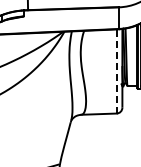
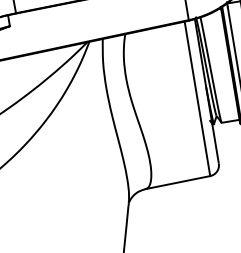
line: (116, 70) -> (196, 97), dashed -> solid

